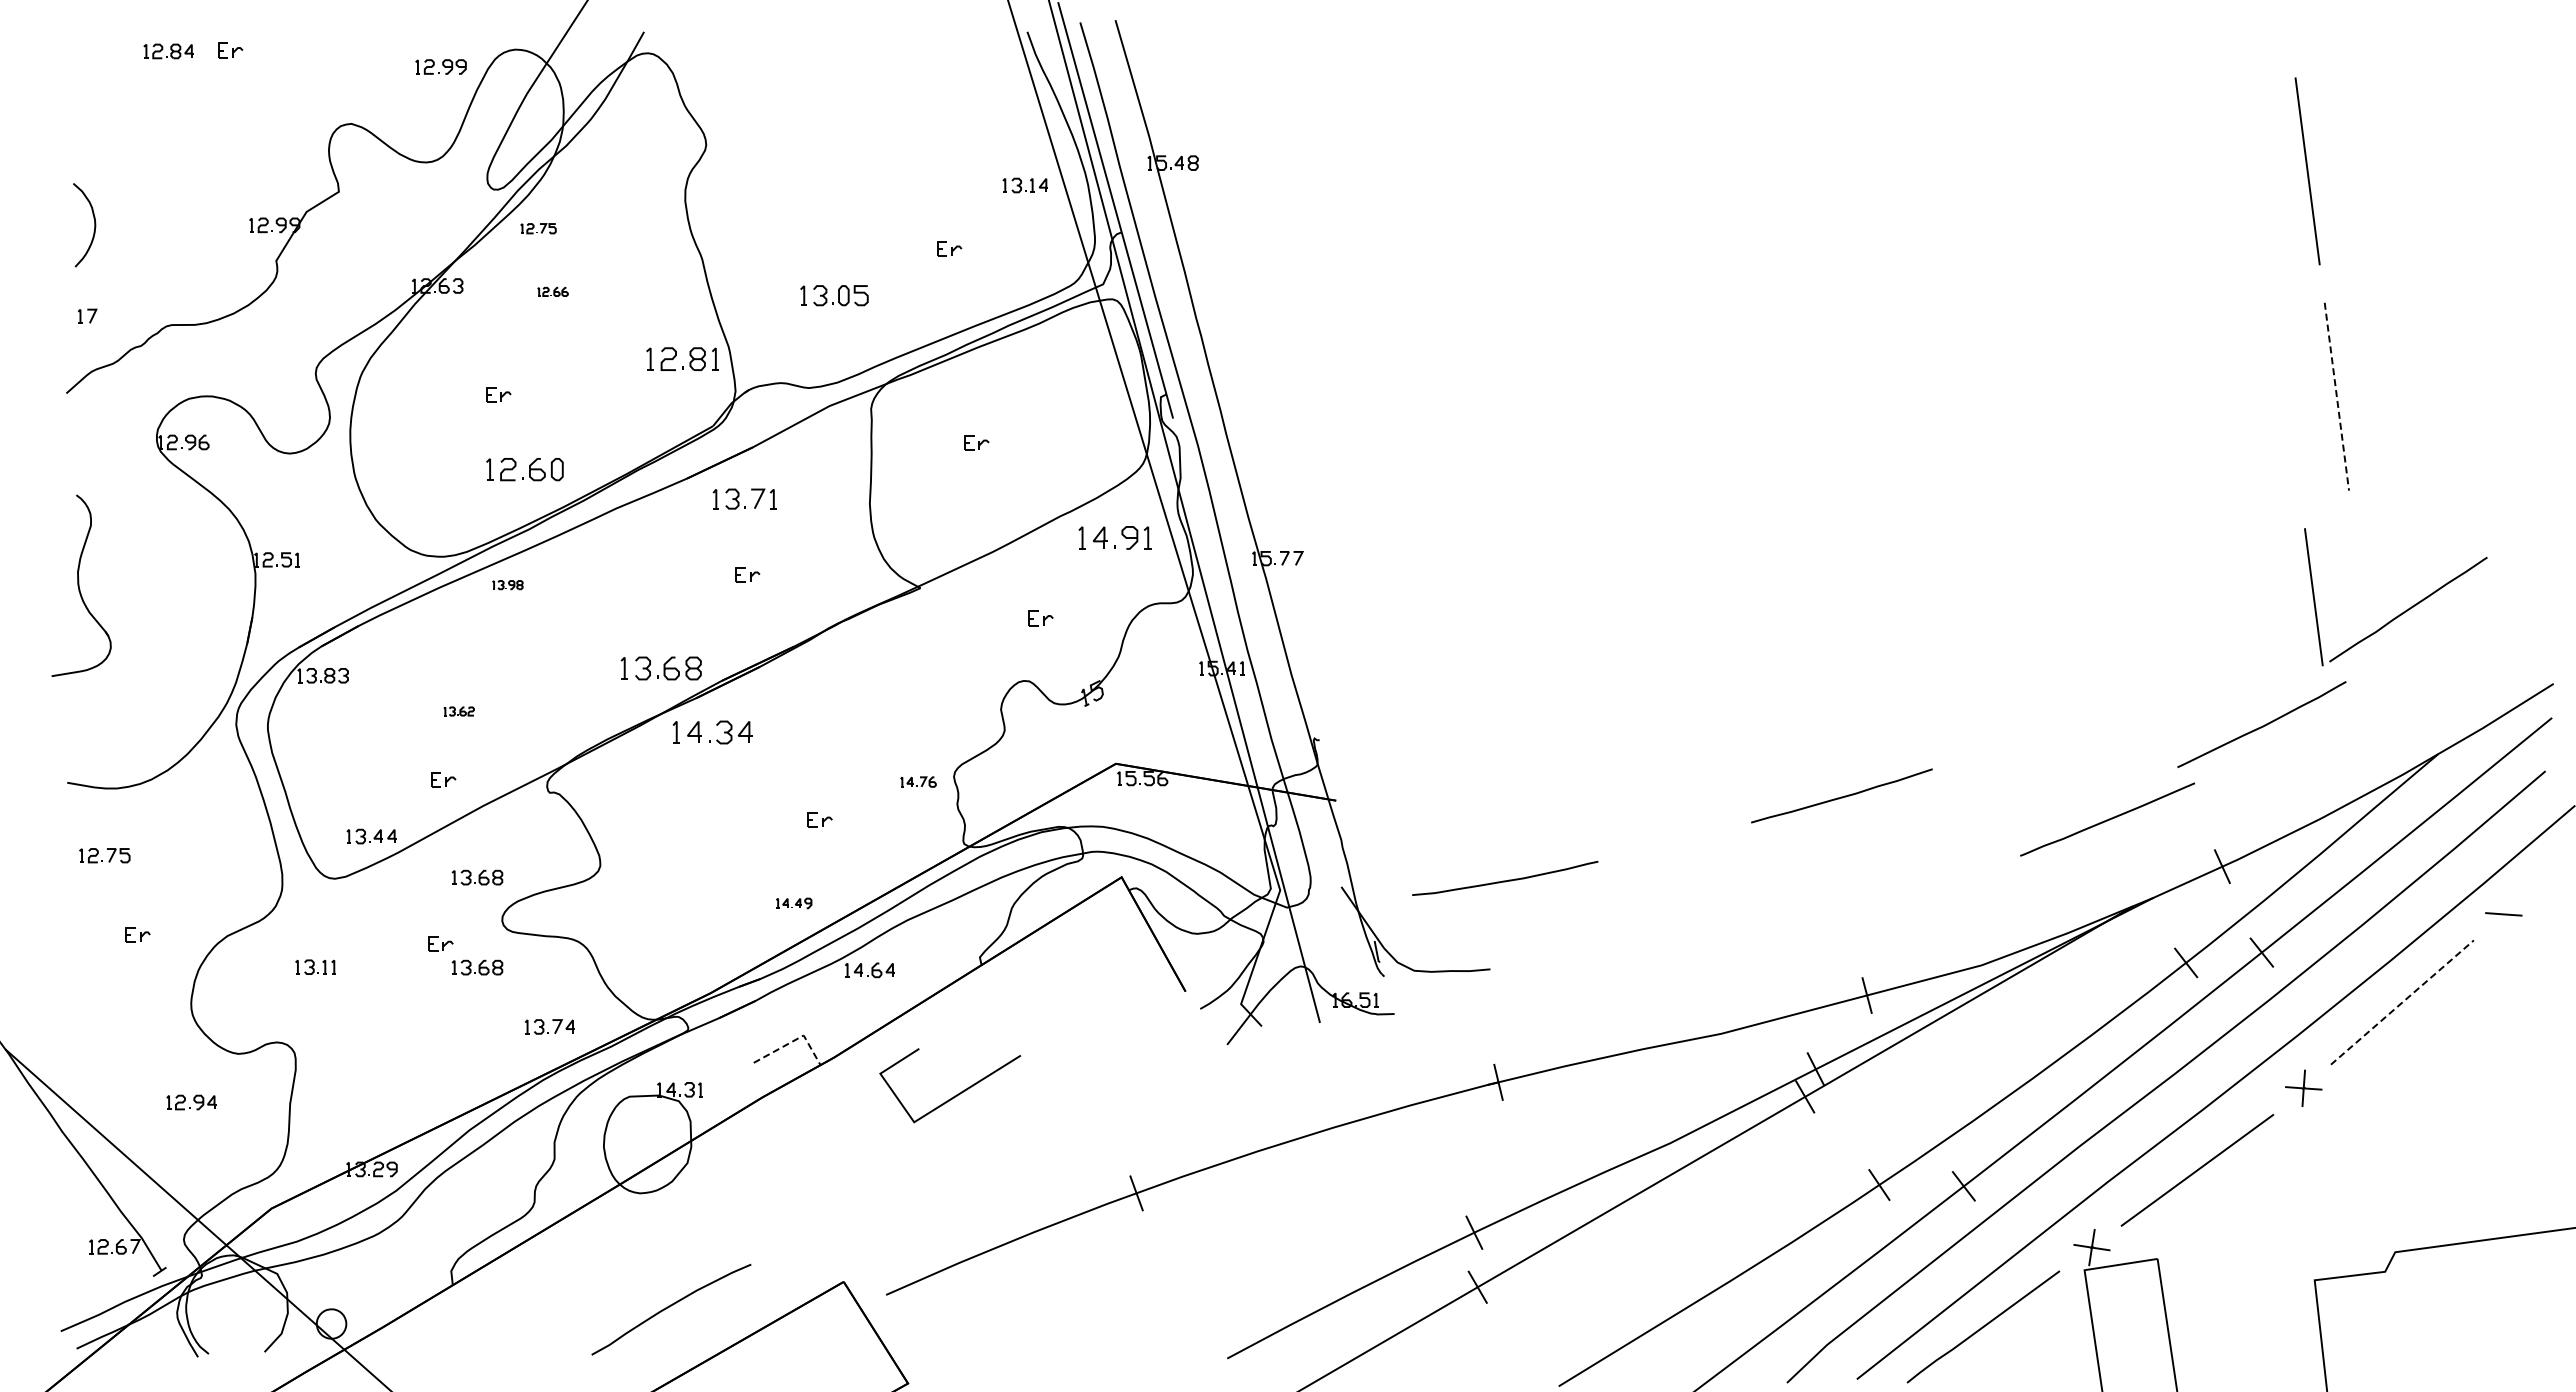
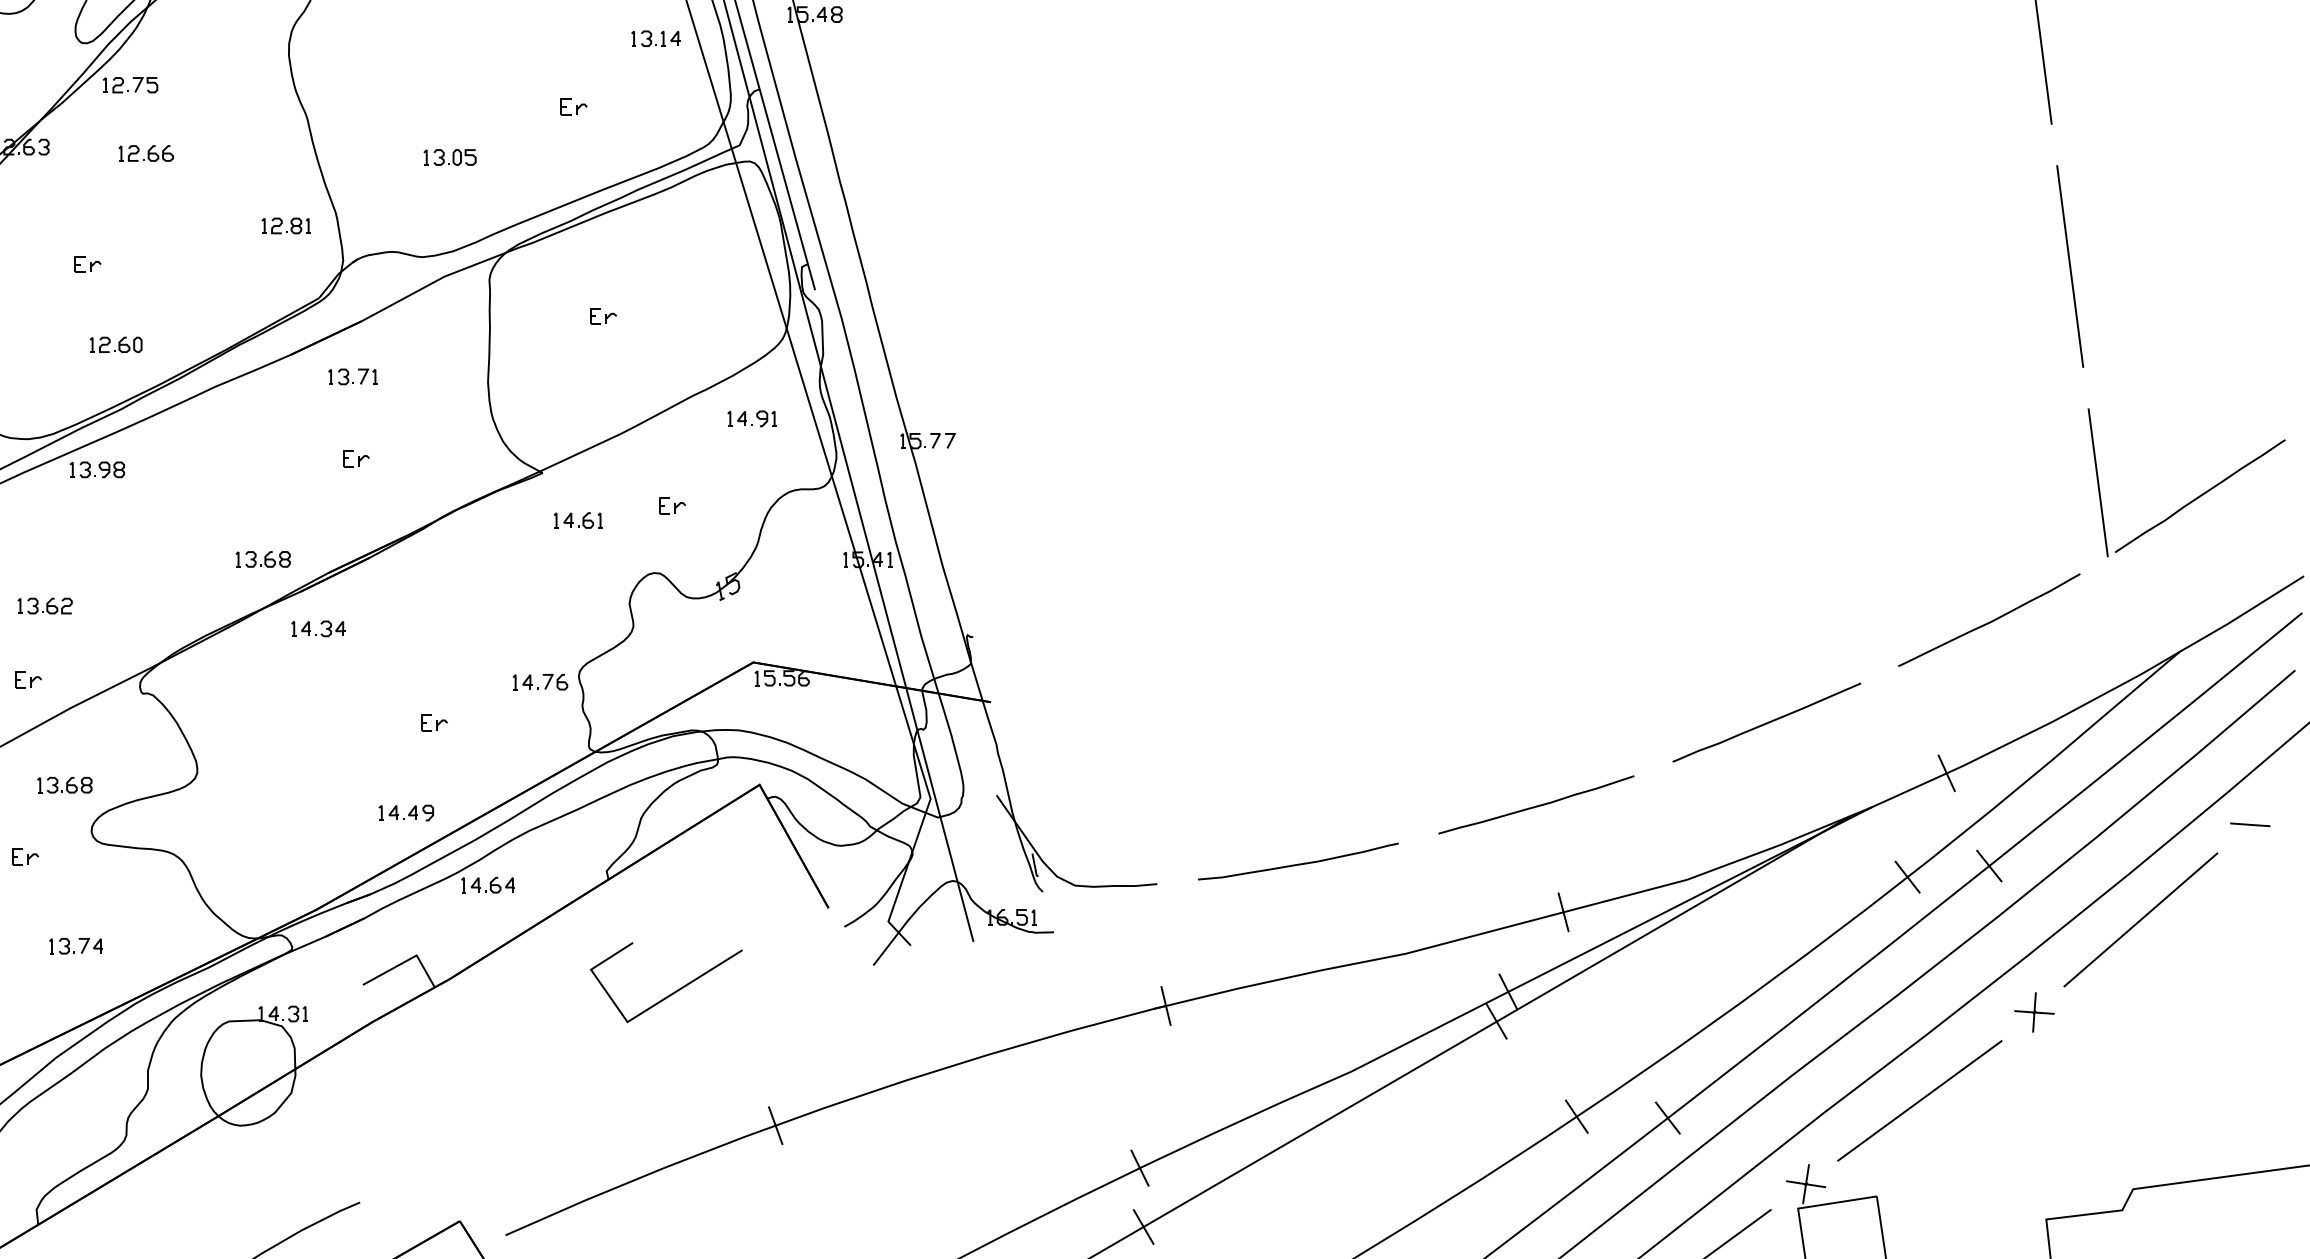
part: (538, 228) -> (130, 85), size x1.43
part: (552, 291) -> (145, 153), size x1.67
part: (834, 295) -> (449, 157), size x0.71
part: (682, 358) -> (285, 225), size x0.62
line: (2336, 396) -> (2069, 266), dashed -> solid
part: (524, 468) -> (115, 343), size x0.62
part: (744, 498) -> (352, 376), size x0.71
part: (1114, 537) -> (751, 418), size x0.62
part: (507, 584) -> (97, 469), size x1.67
part: (2403, 611) -> (2194, 498), moved
part: (953, 631) -> (578, 519), added
part: (661, 667) -> (263, 558), size x0.62
part: (458, 711) -> (44, 606), size x1.67
part: (712, 732) -> (318, 628), size x0.62
part: (918, 781) -> (540, 681), size x1.43
curve: (1841, 796) -> (1535, 805), moved
line: (2107, 819) -> (1766, 722), moved
curve: (1505, 880) -> (1298, 863), moved
part: (793, 903) -> (405, 813), size x1.43
part: (477, 967) -> (64, 882), removed
line: (2402, 1002) -> (2140, 919), dashed -> solid
part: (549, 1026) -> (75, 945), moved
line: (794, 1040) -> (406, 960), dashed -> solid
line: (956, 1094) -> (673, 992), moved

